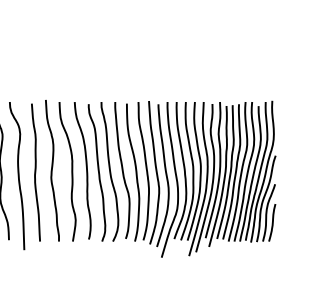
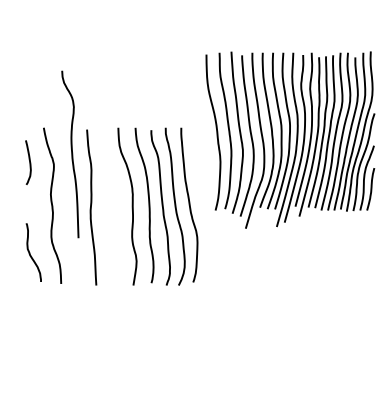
curve: (52, 170) -> (110, 205), removed
curve: (18, 176) -> (71, 154), moved
part: (201, 178) -> (290, 139), moved

